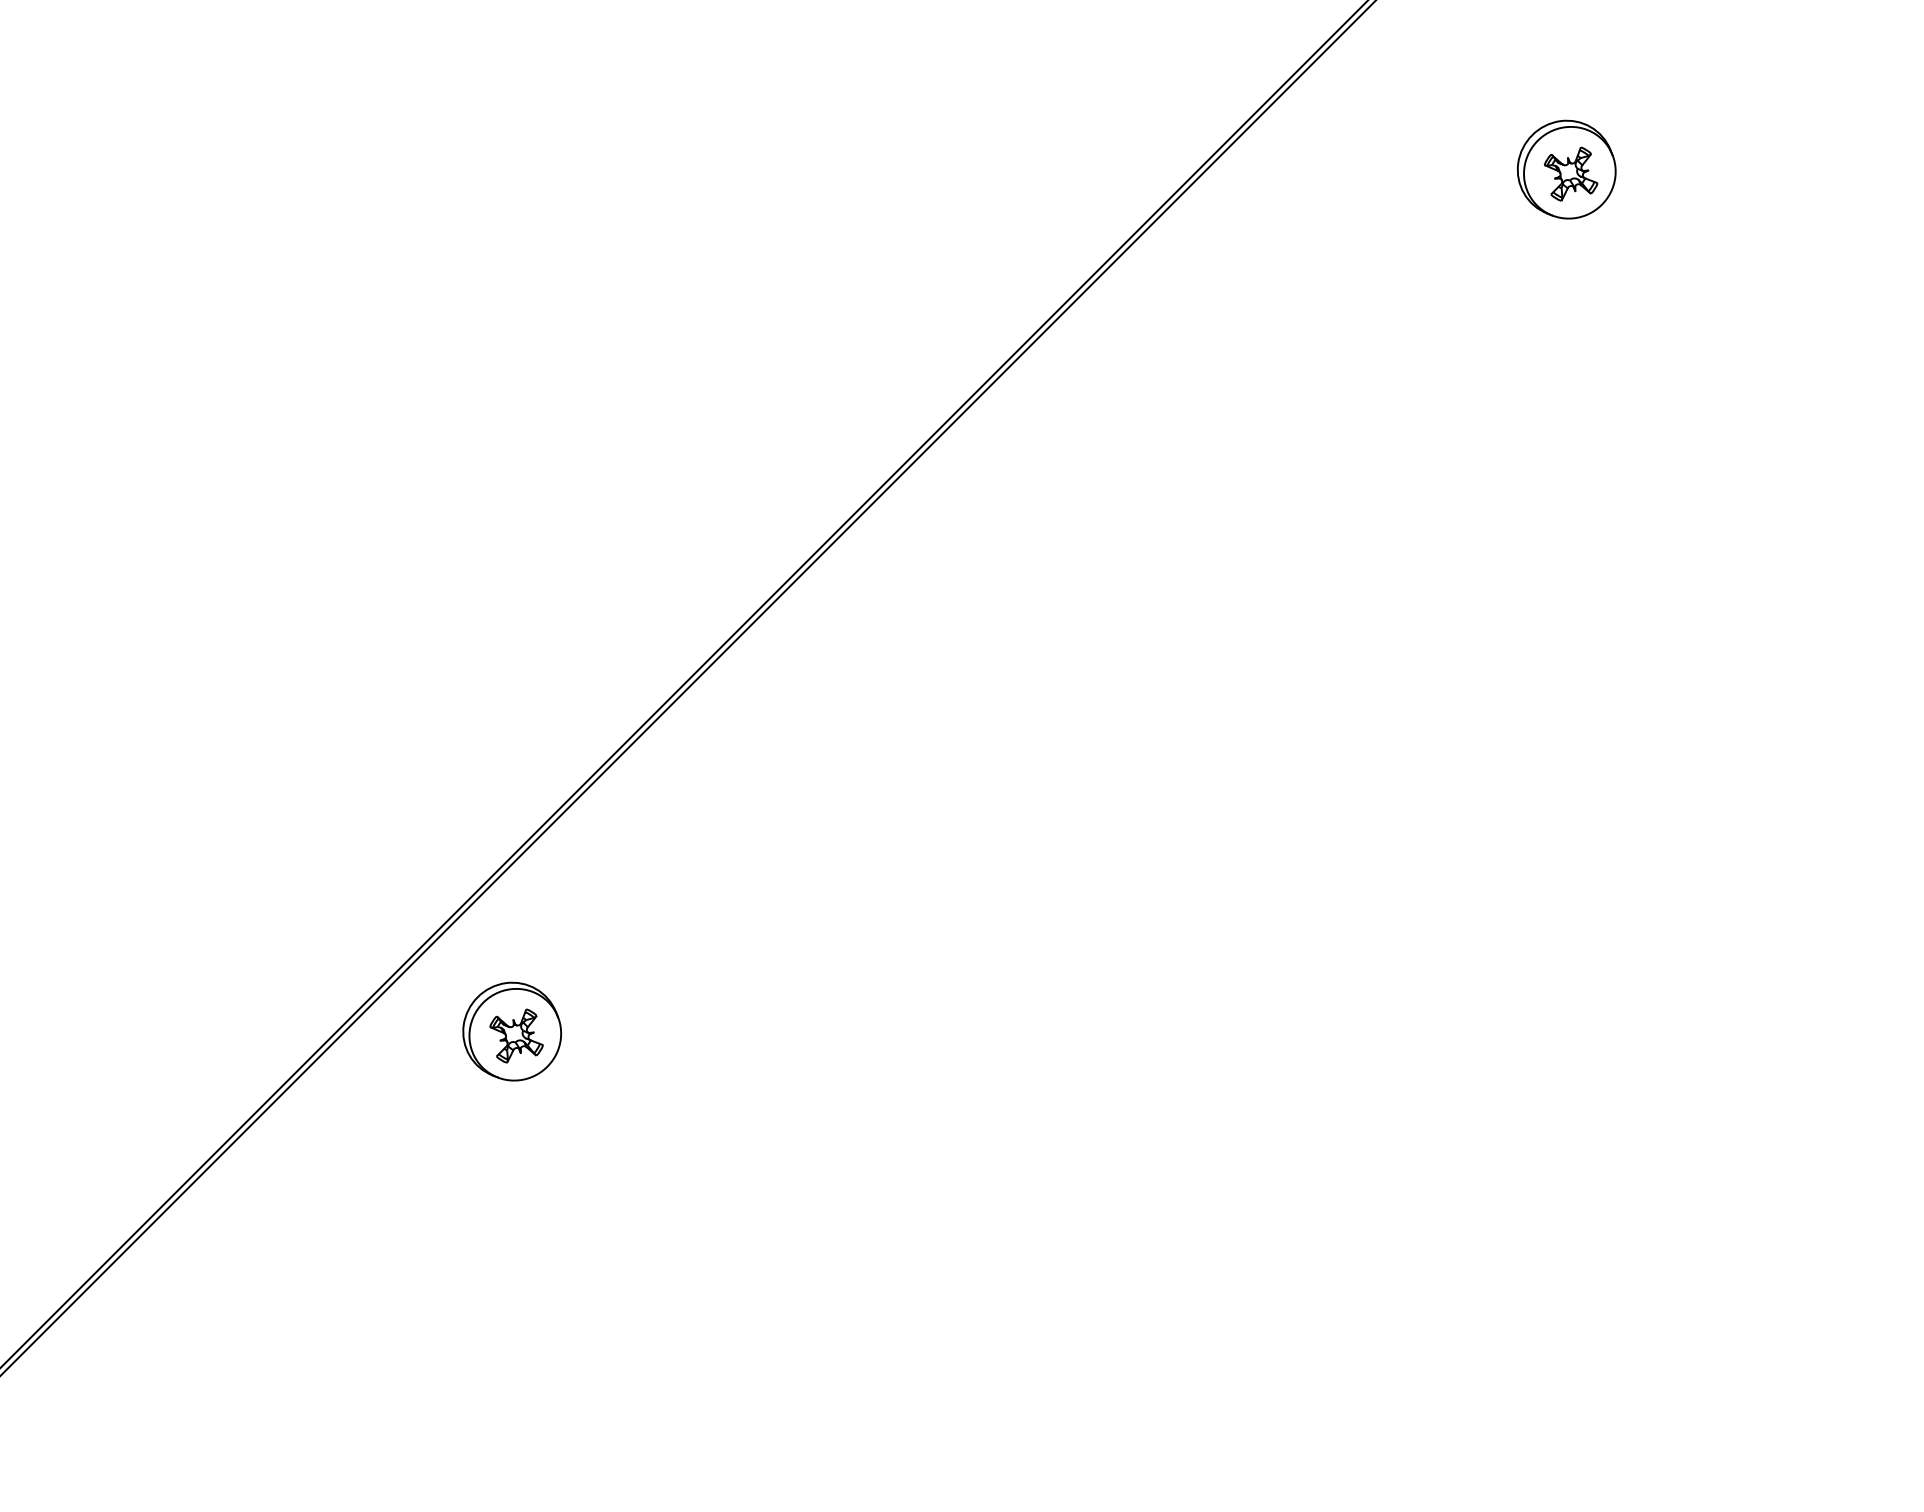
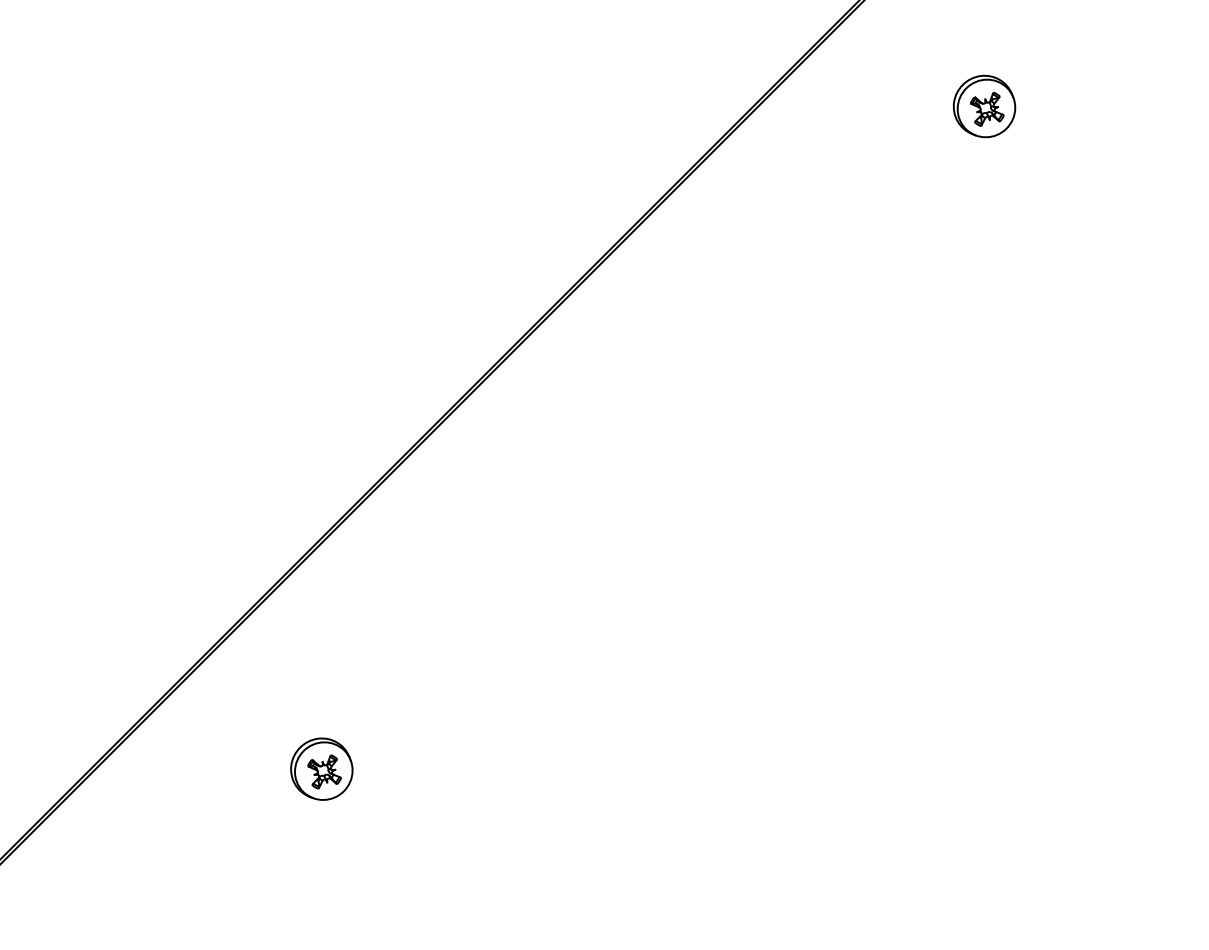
part: (511, 1030) -> (321, 768), moved

